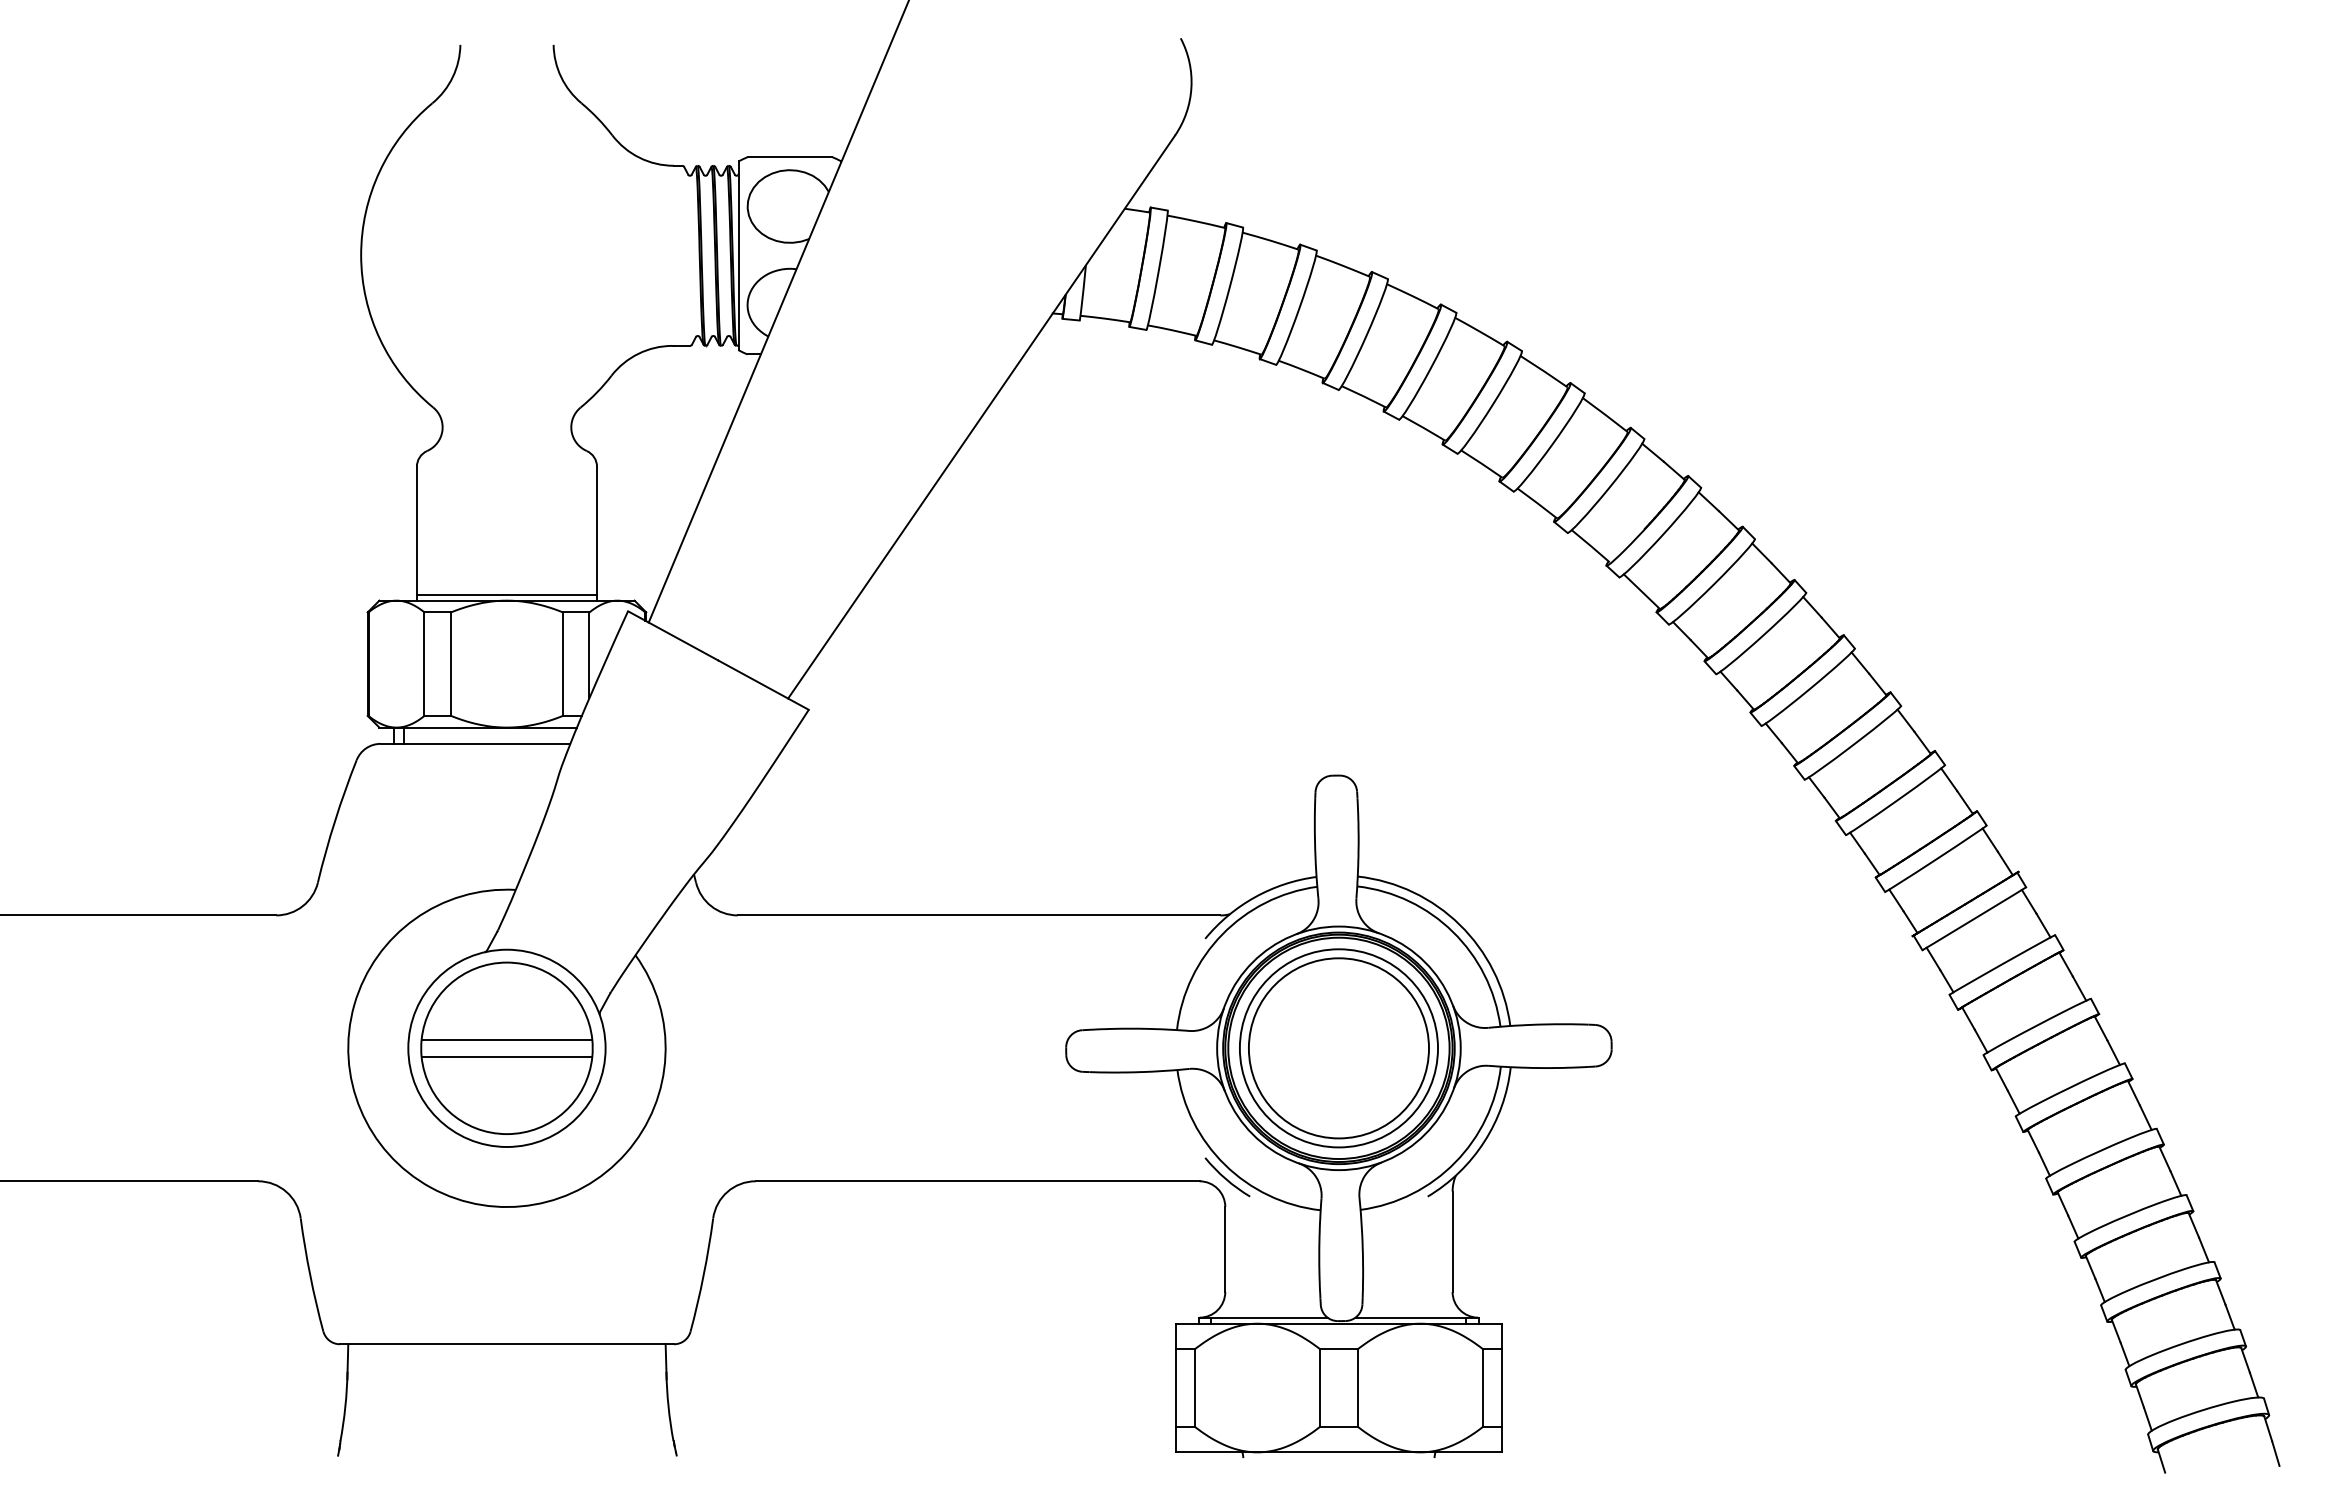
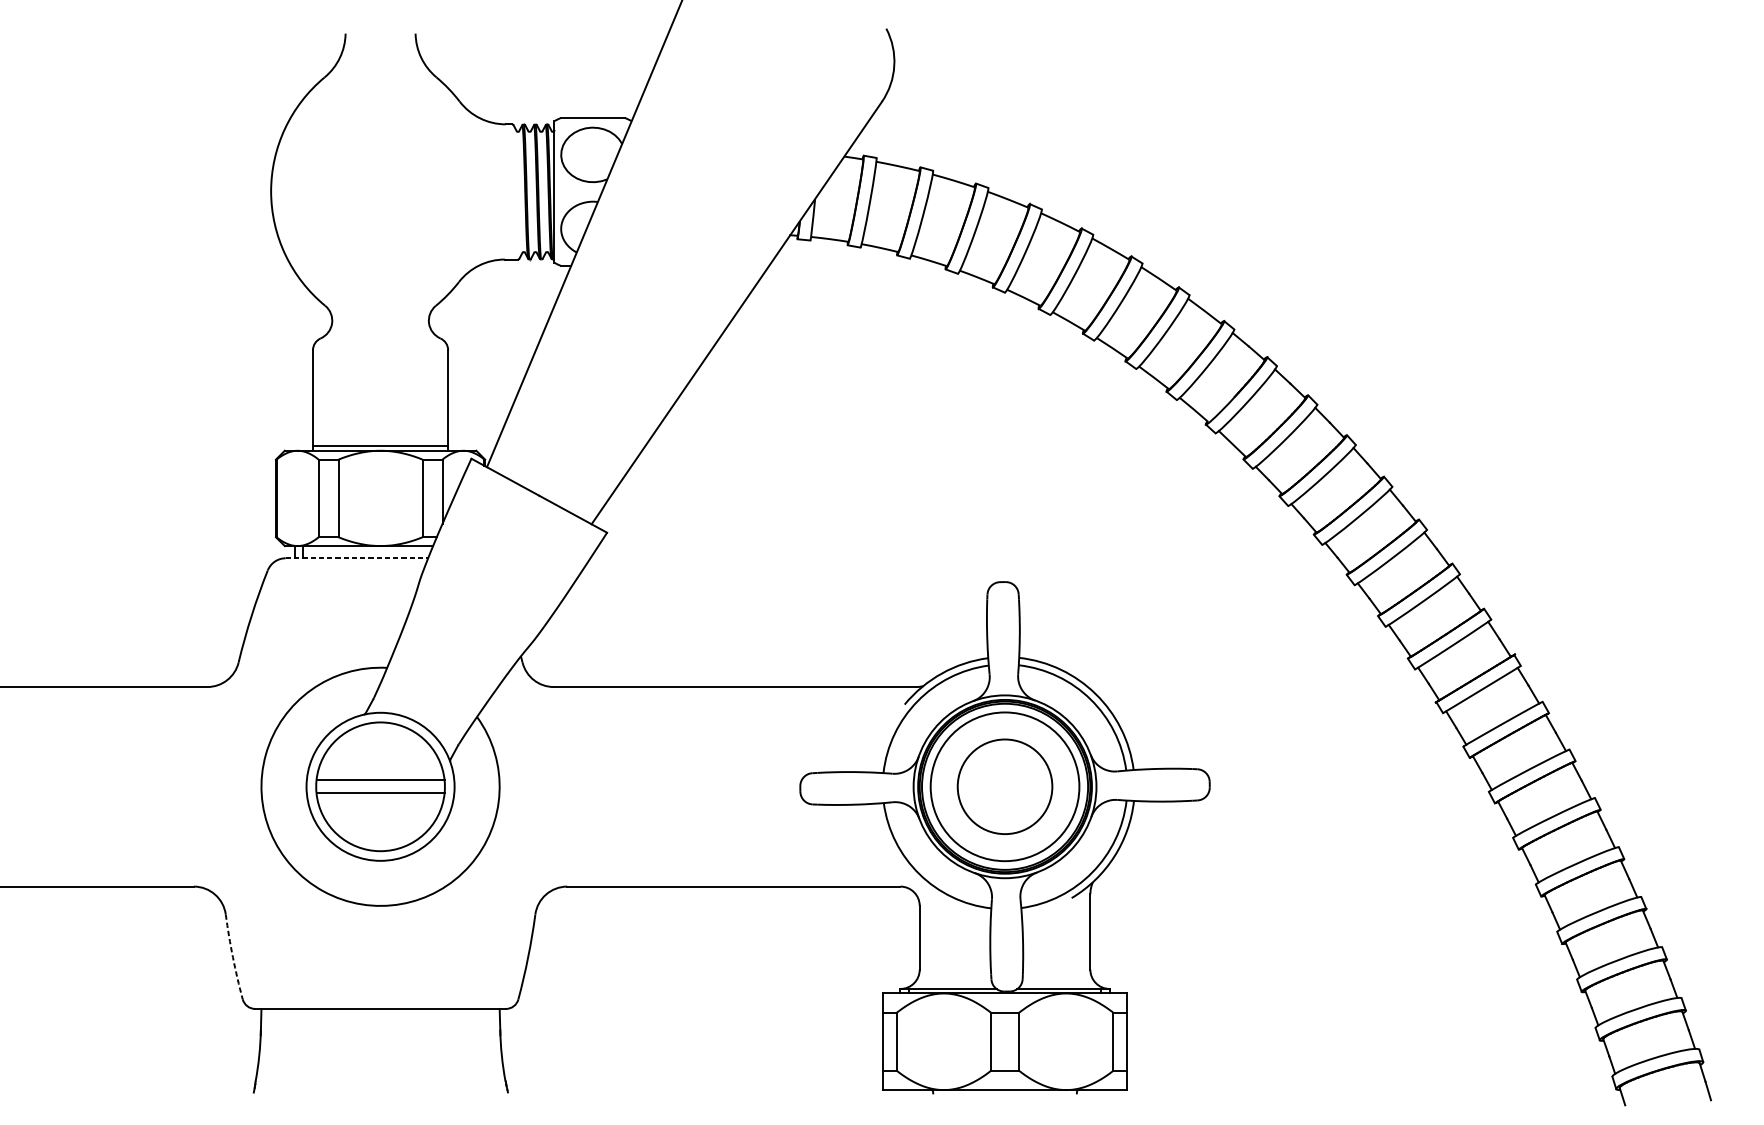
line: (475, 743) -> (356, 557), solid -> dashed
circle: (1338, 1048) -> (1004, 786), size x0.7
arc: (1226, 1178) -> (920, 884), removed
arc: (310, 1275) -> (233, 957), solid -> dashed

